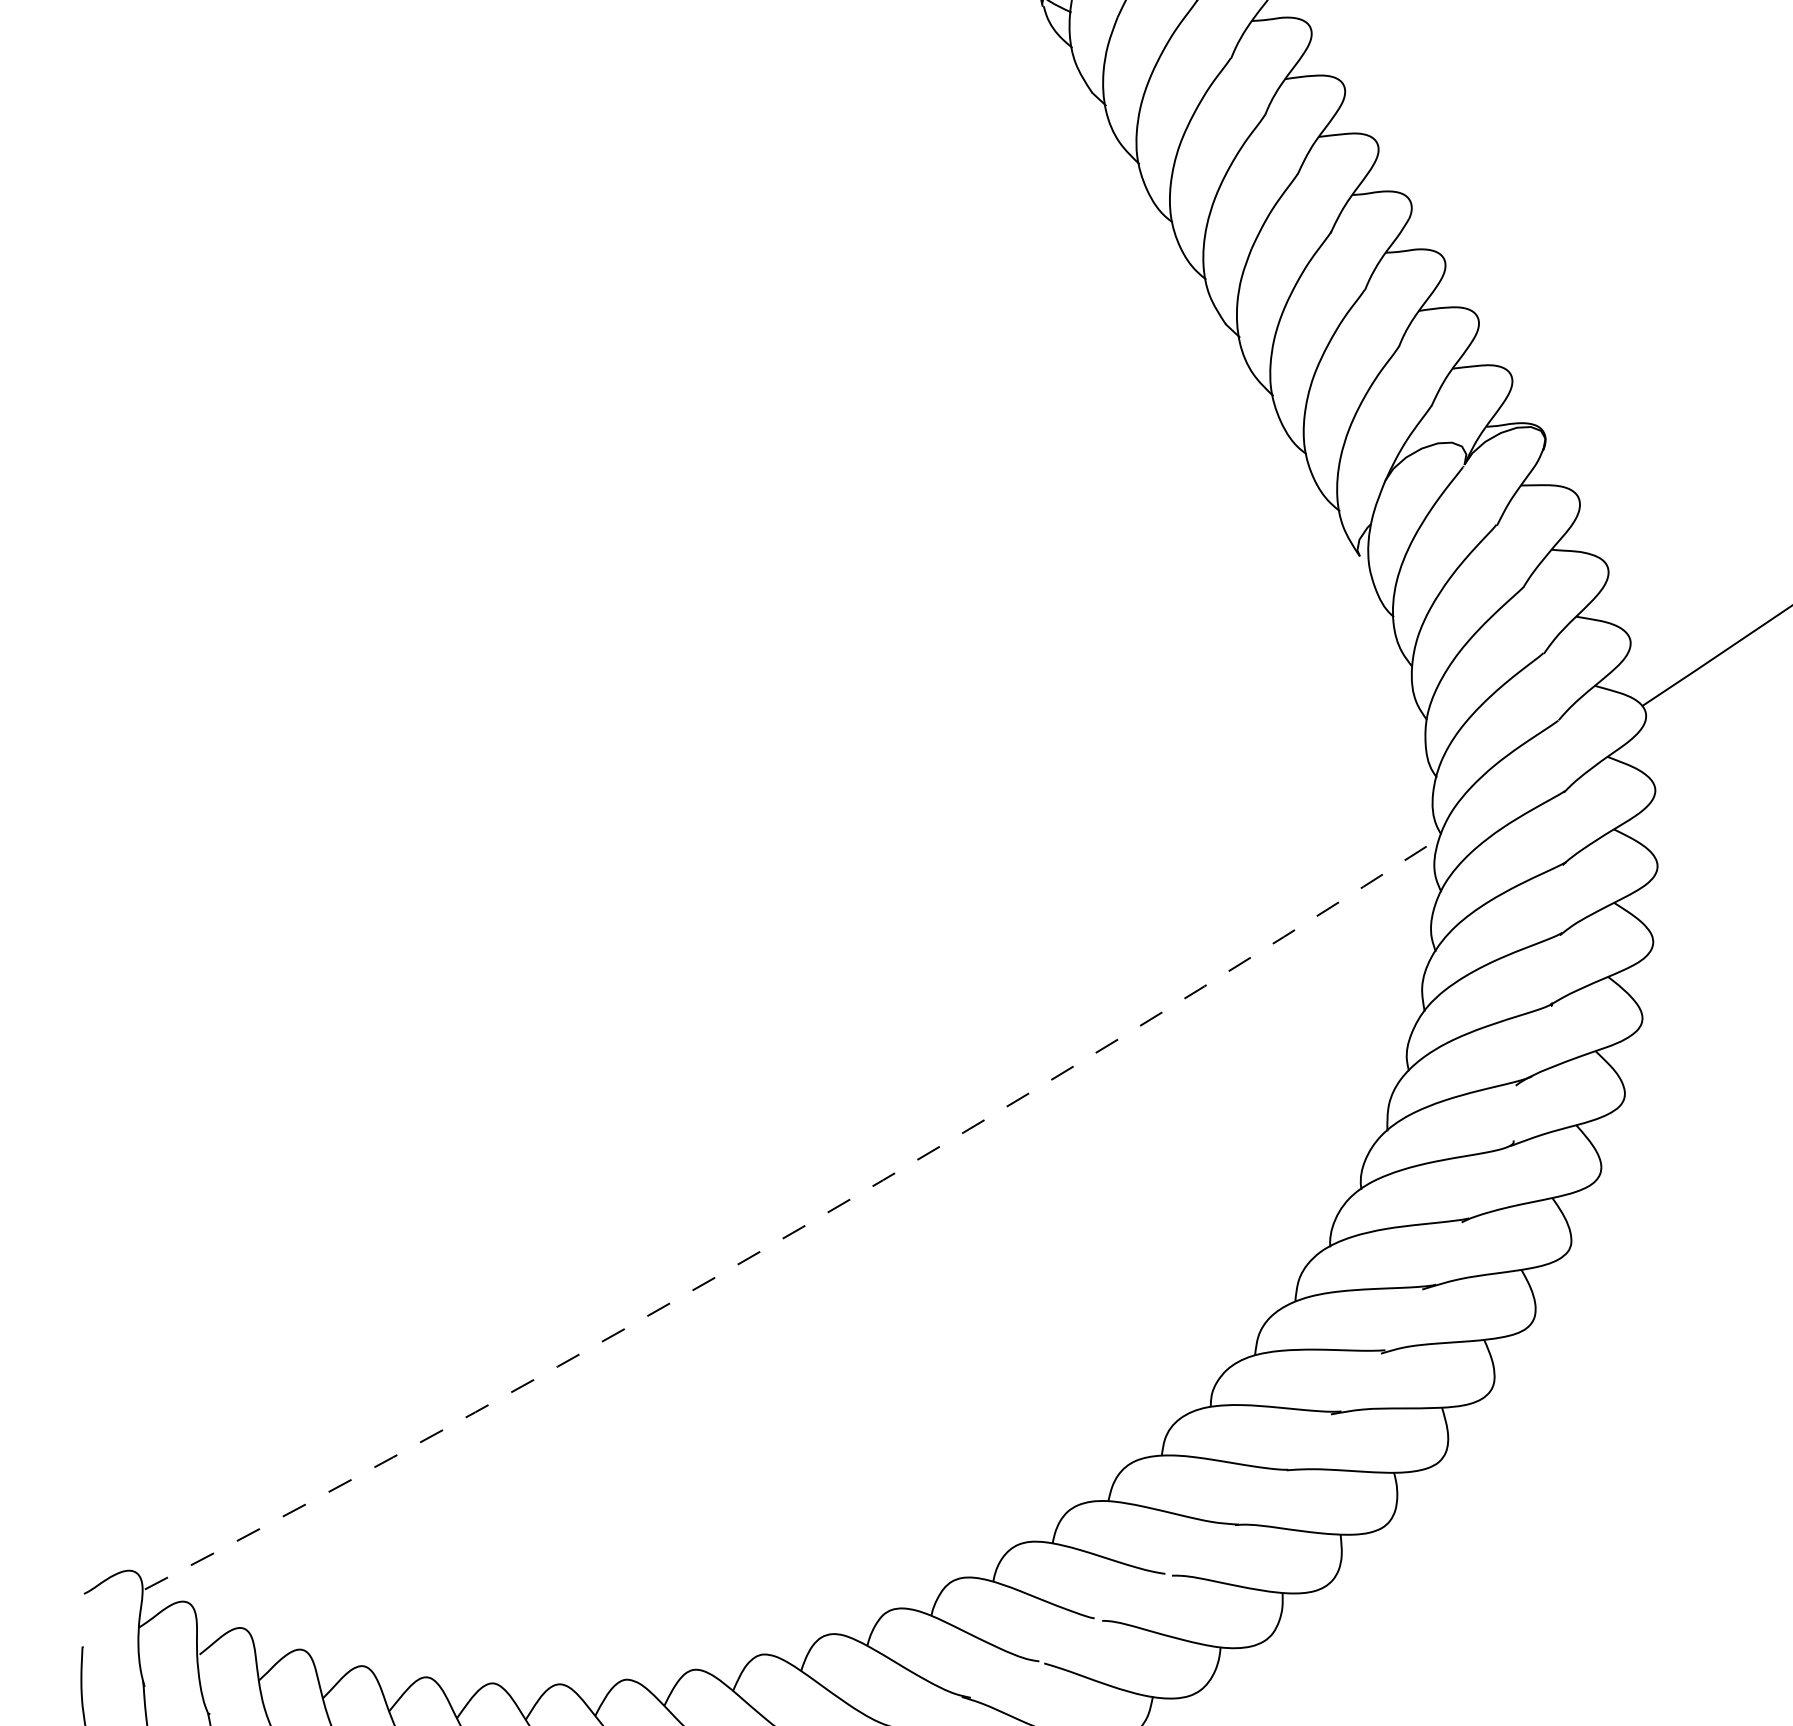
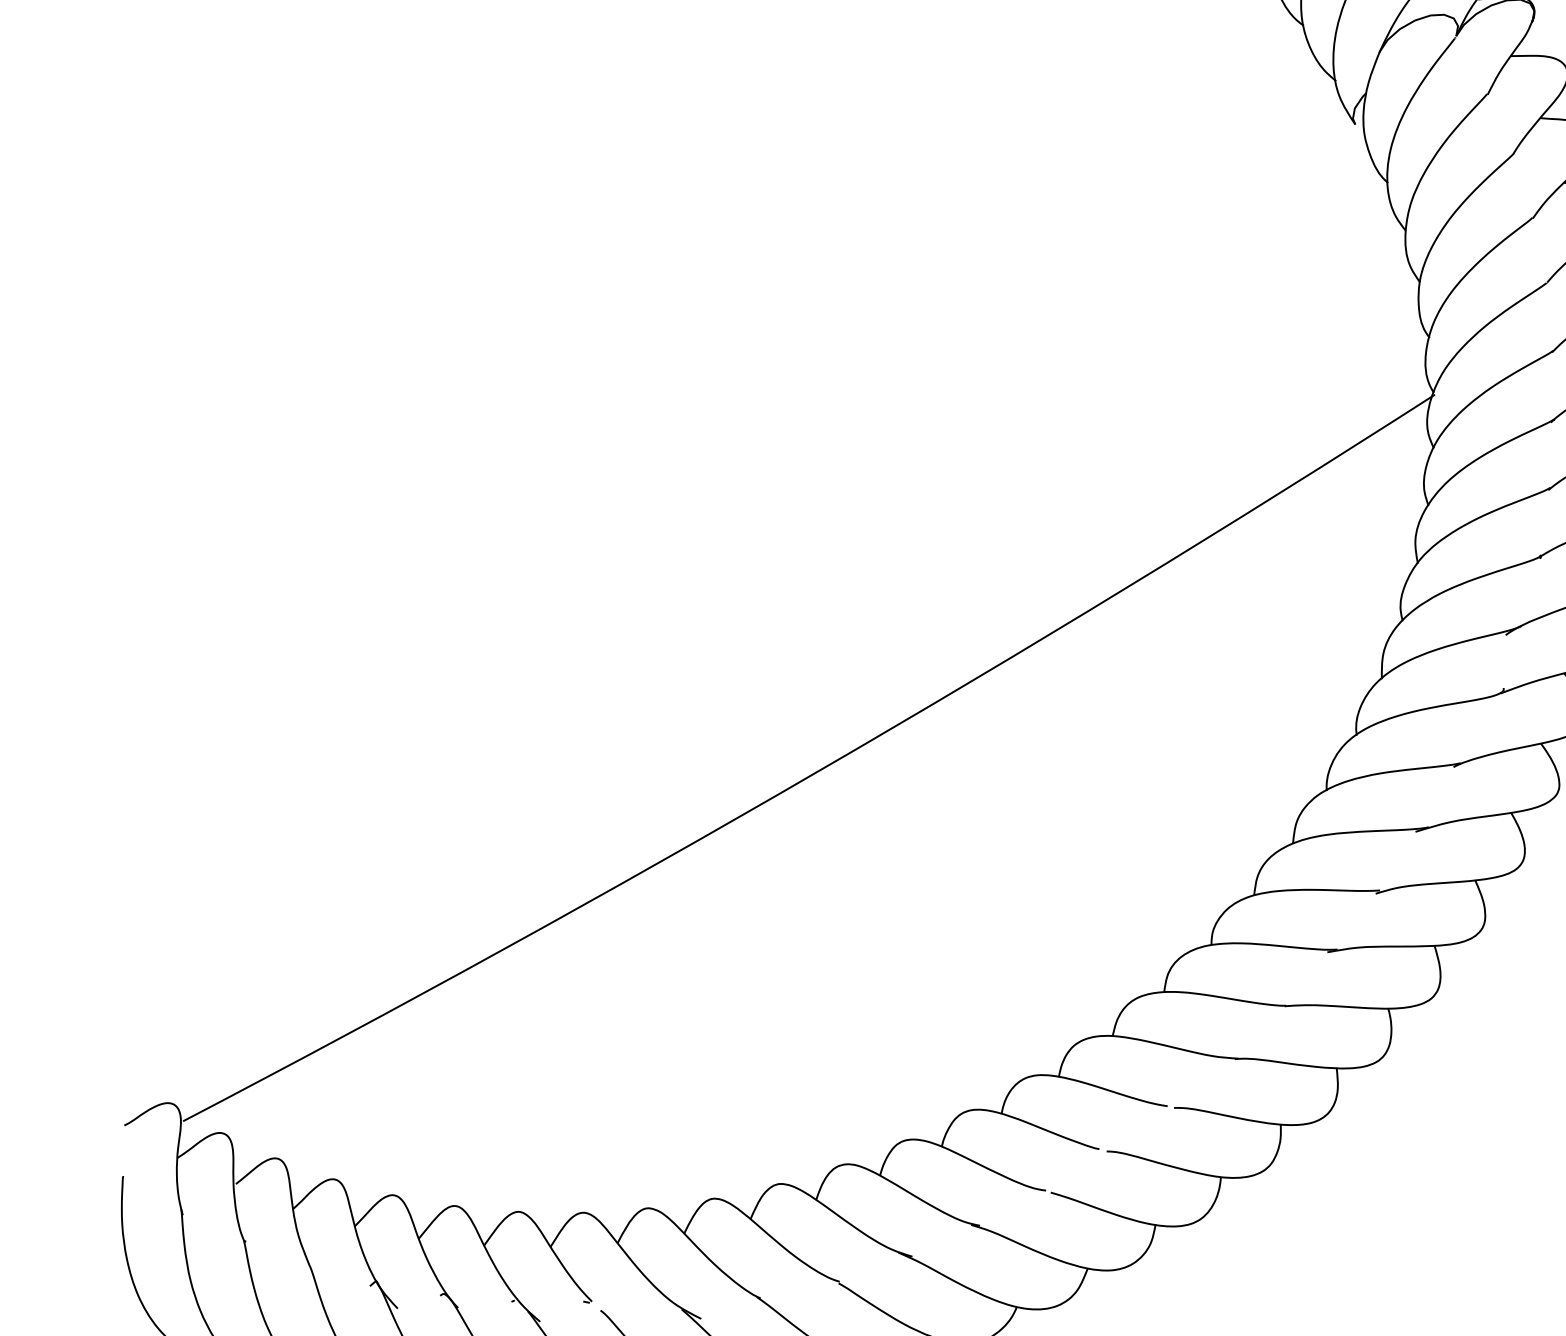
arc: (802, 1227) -> (817, 772), dashed -> solid

